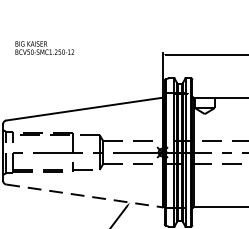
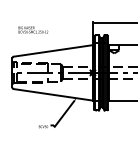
text: (45, 47) -> (33, 29), moved
line: (84, 195) -> (53, 94), dashed -> solid

